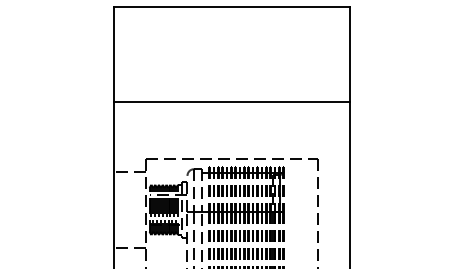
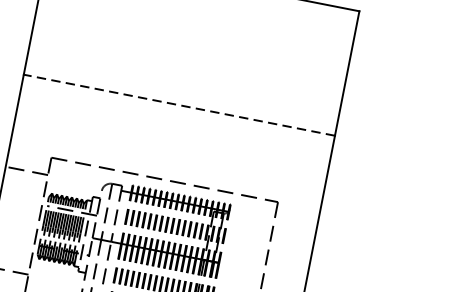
line: (231, 101) -> (178, 104), solid -> dashed

